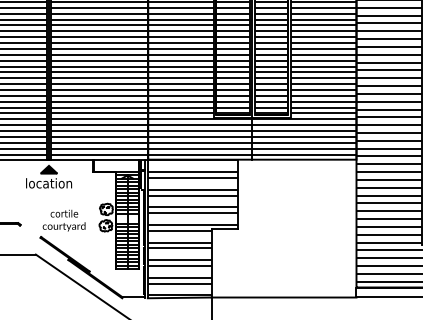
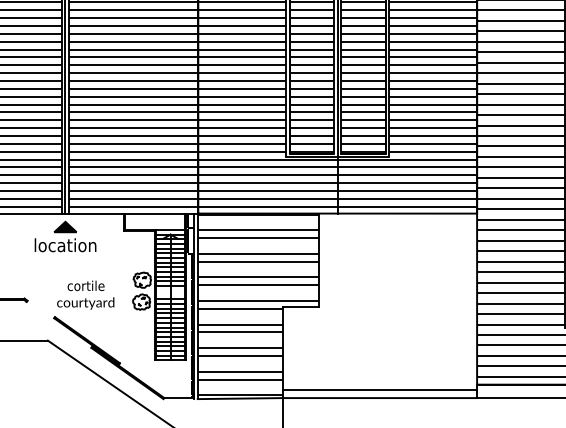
line: (283, 291) -> (379, 390), added

